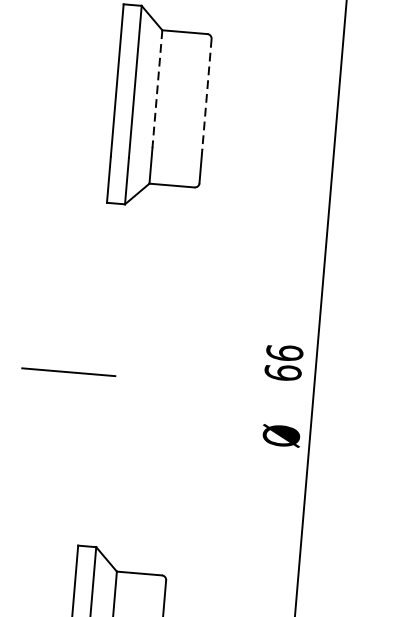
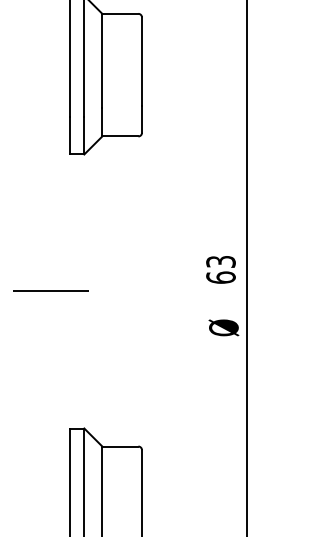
line: (157, 89) -> (102, 61), dashed -> solid
line: (207, 95) -> (142, 62), dashed -> solid
text: (284, 352) -> (220, 261), 66 -> 63

